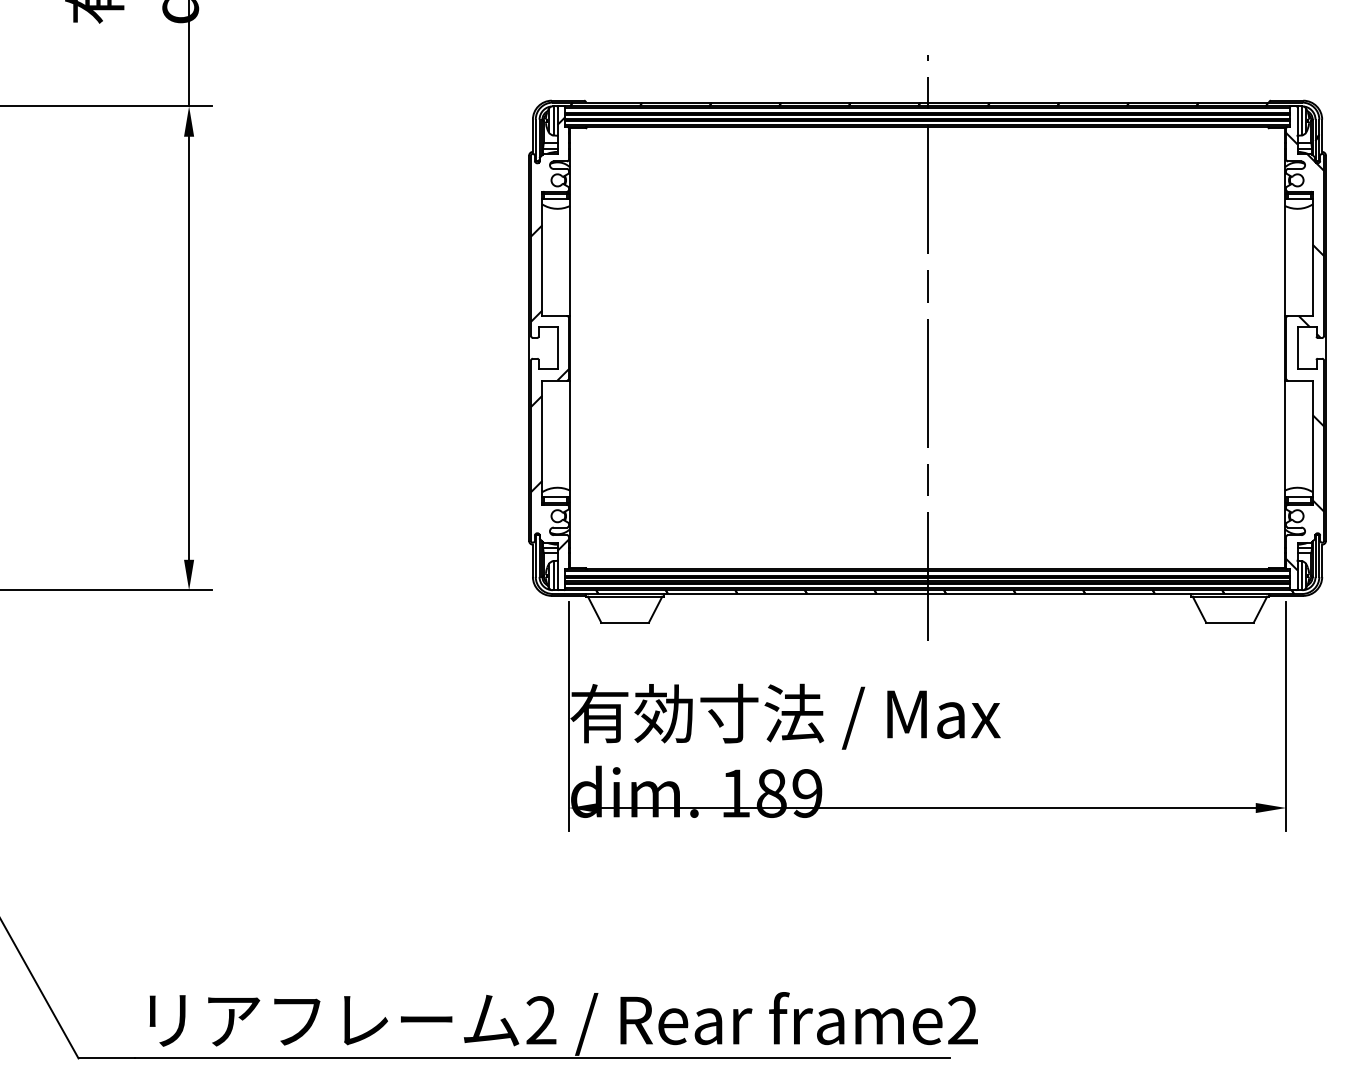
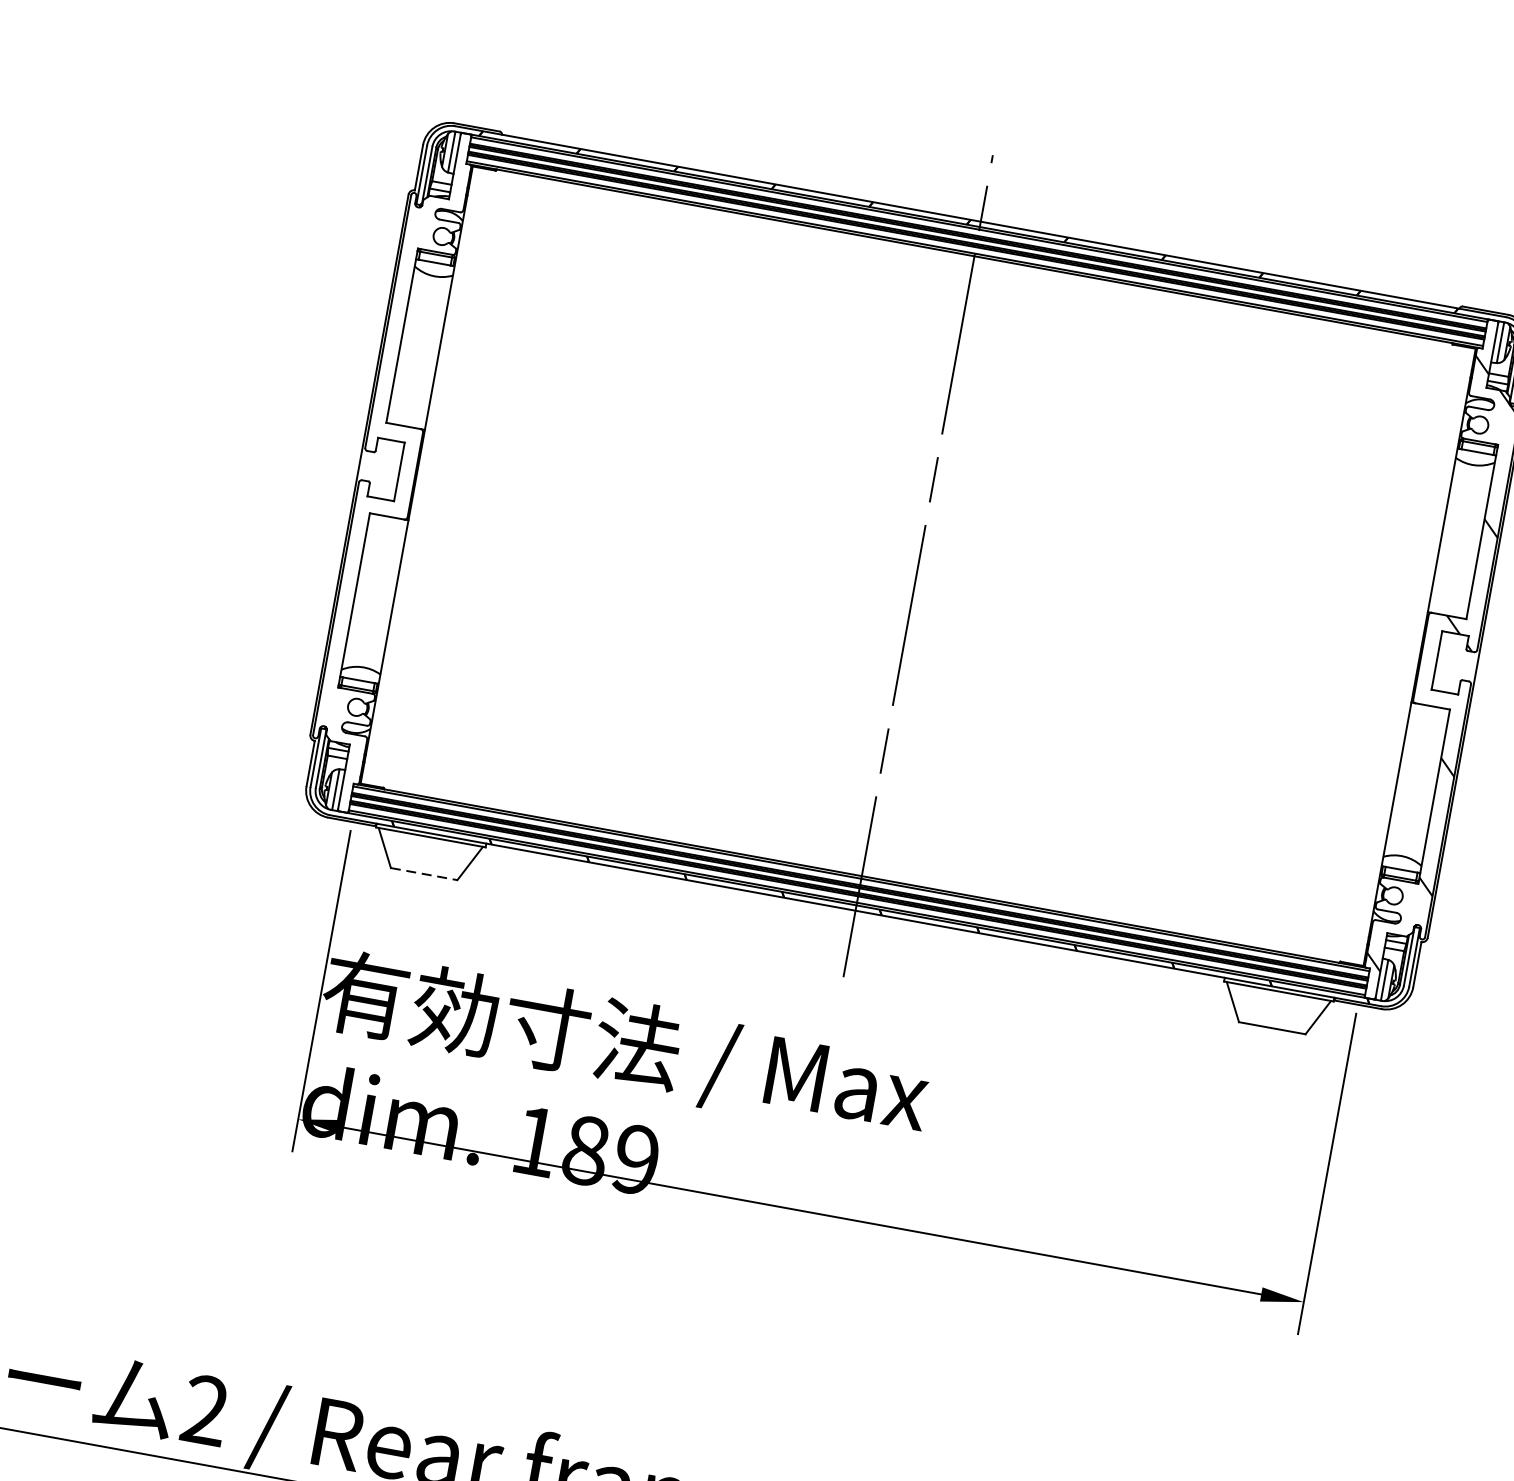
hatch: (549, 333) -> (391, 449), removed
line: (625, 622) -> (424, 873), solid -> dashed

